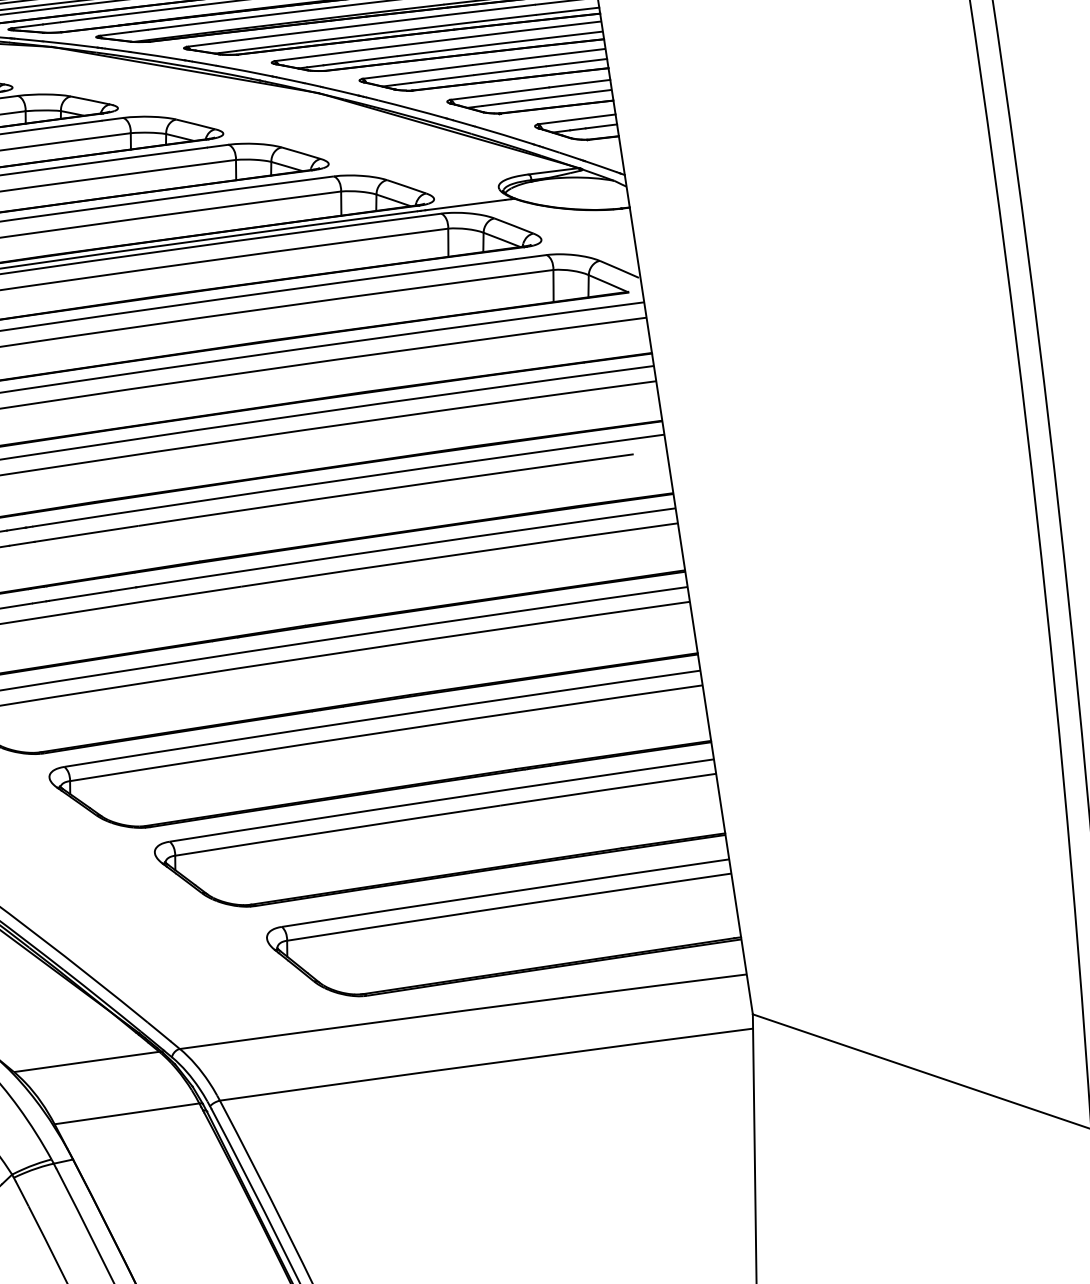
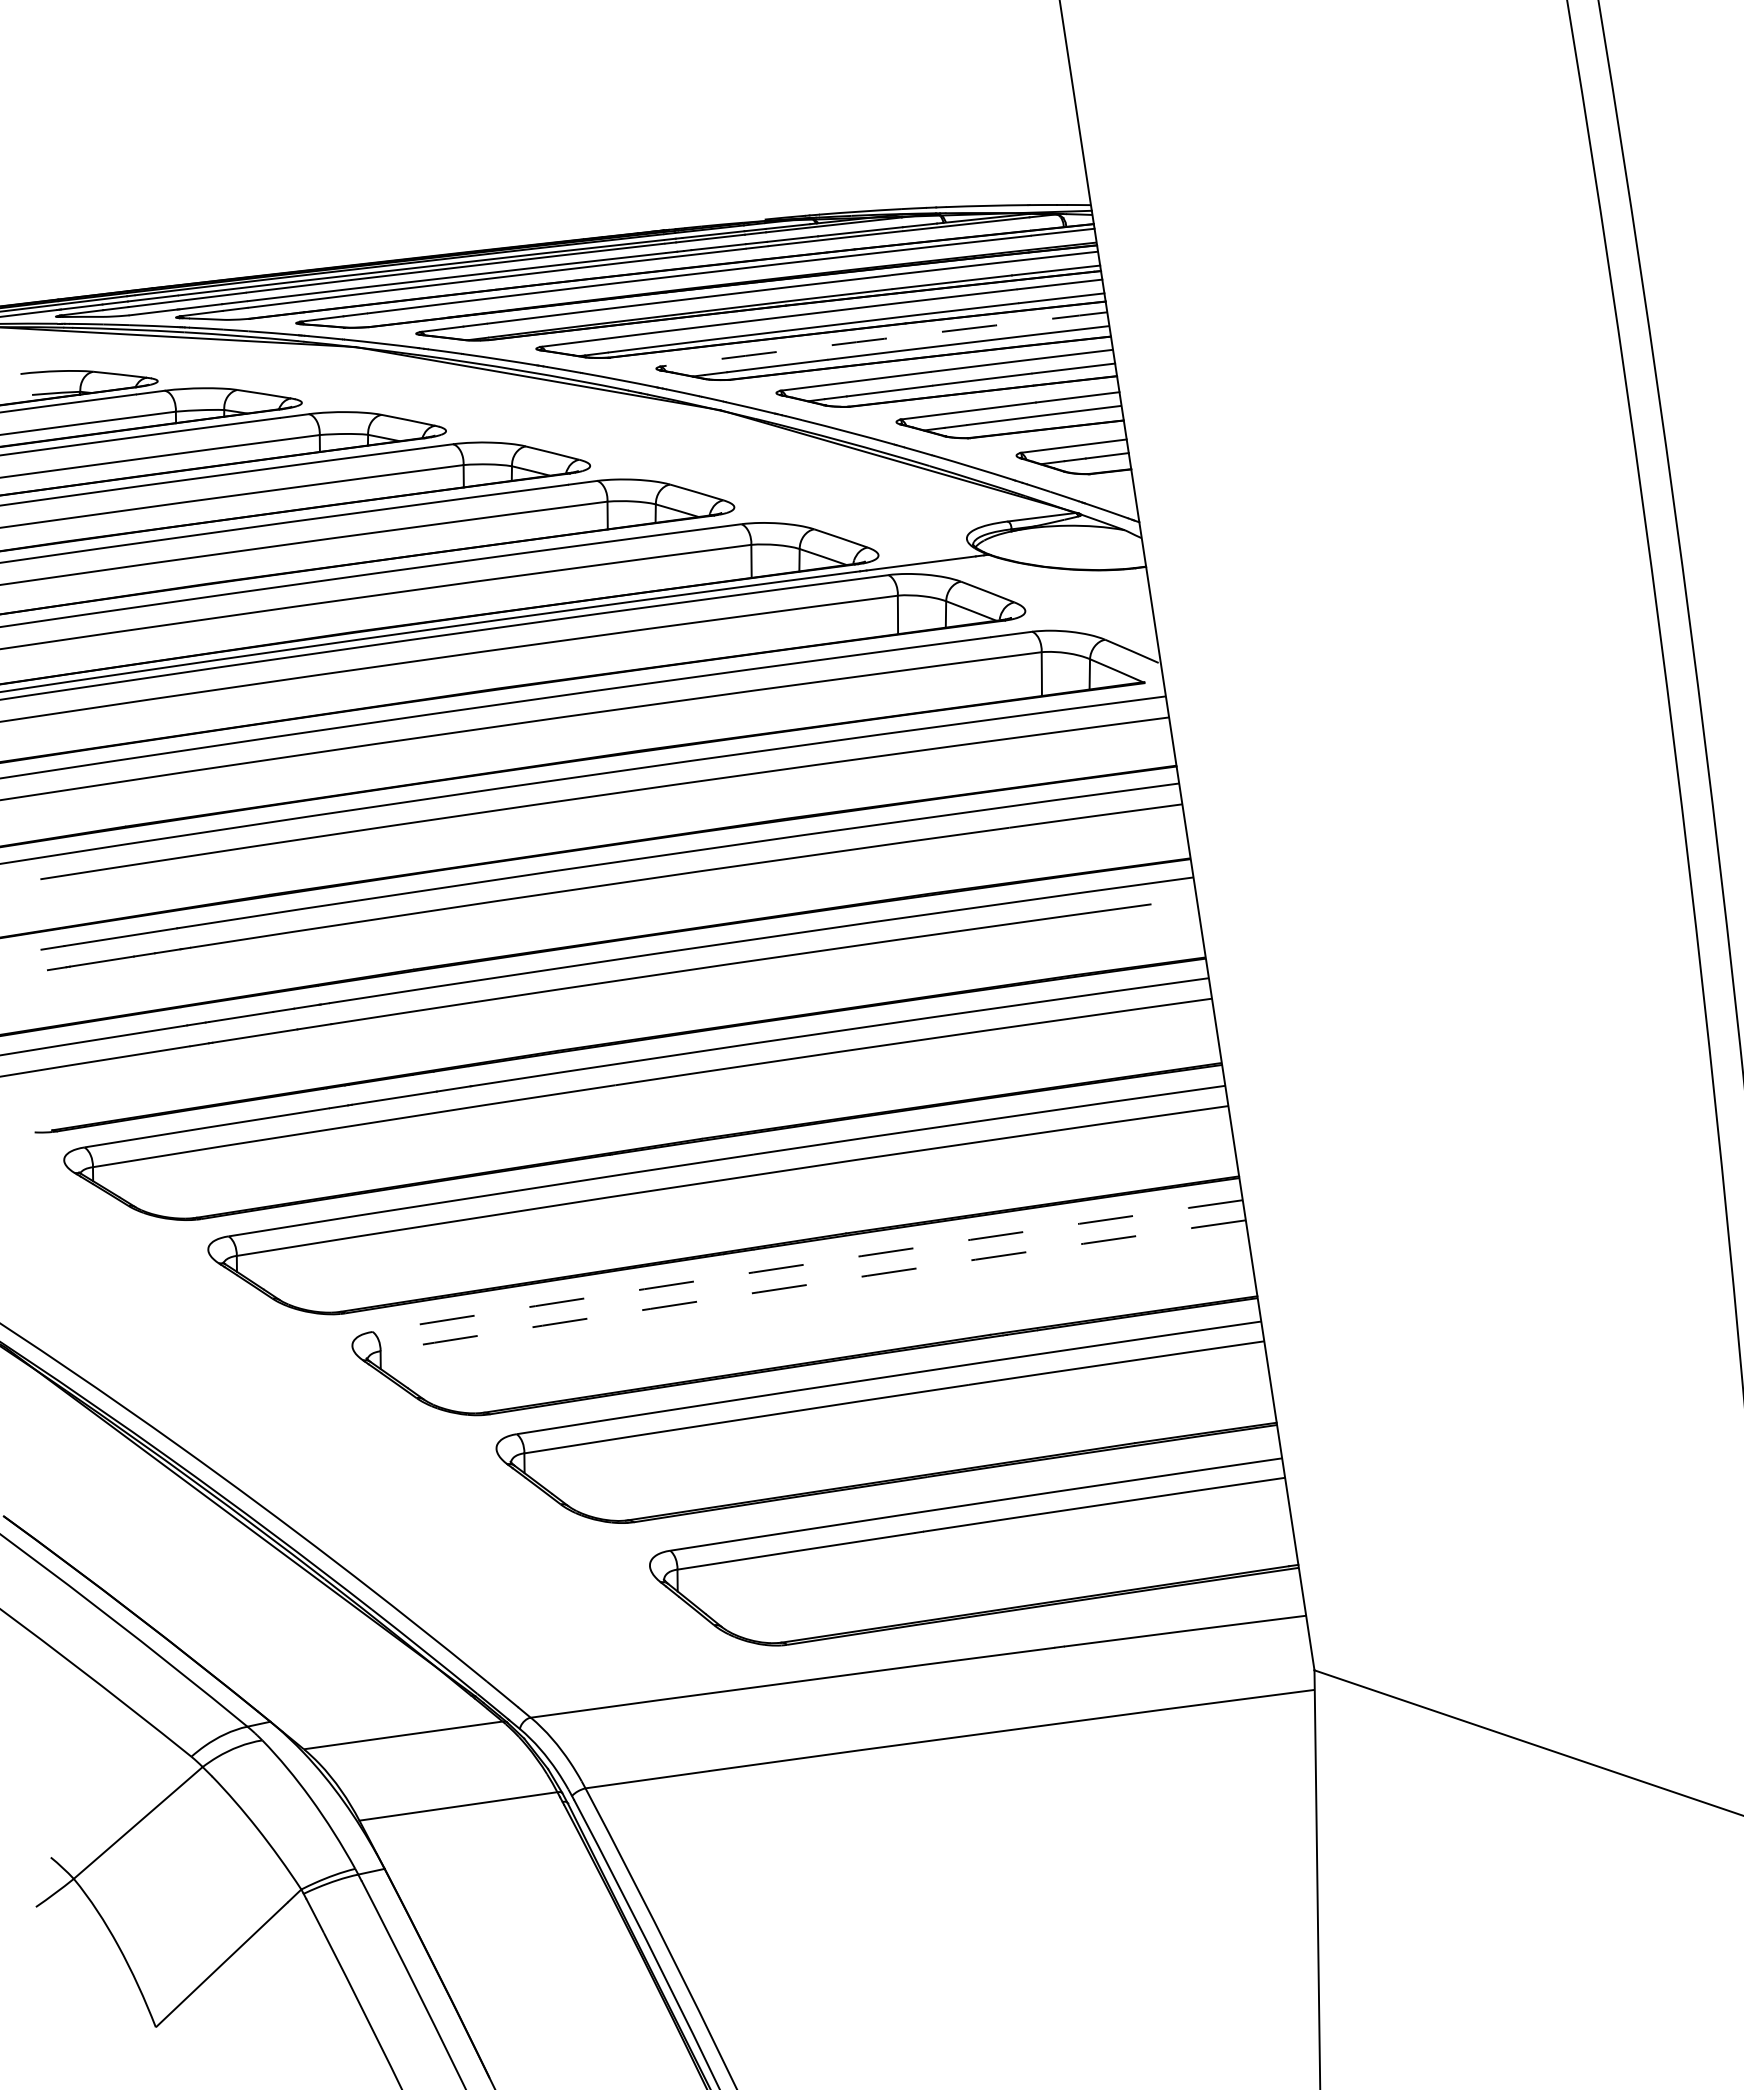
arc: (438, 40) -> (884, 338), solid -> dashed
arc: (382, 717) -> (807, 1264), solid -> dashed
arc: (386, 732) -> (813, 1284), solid -> dashed

